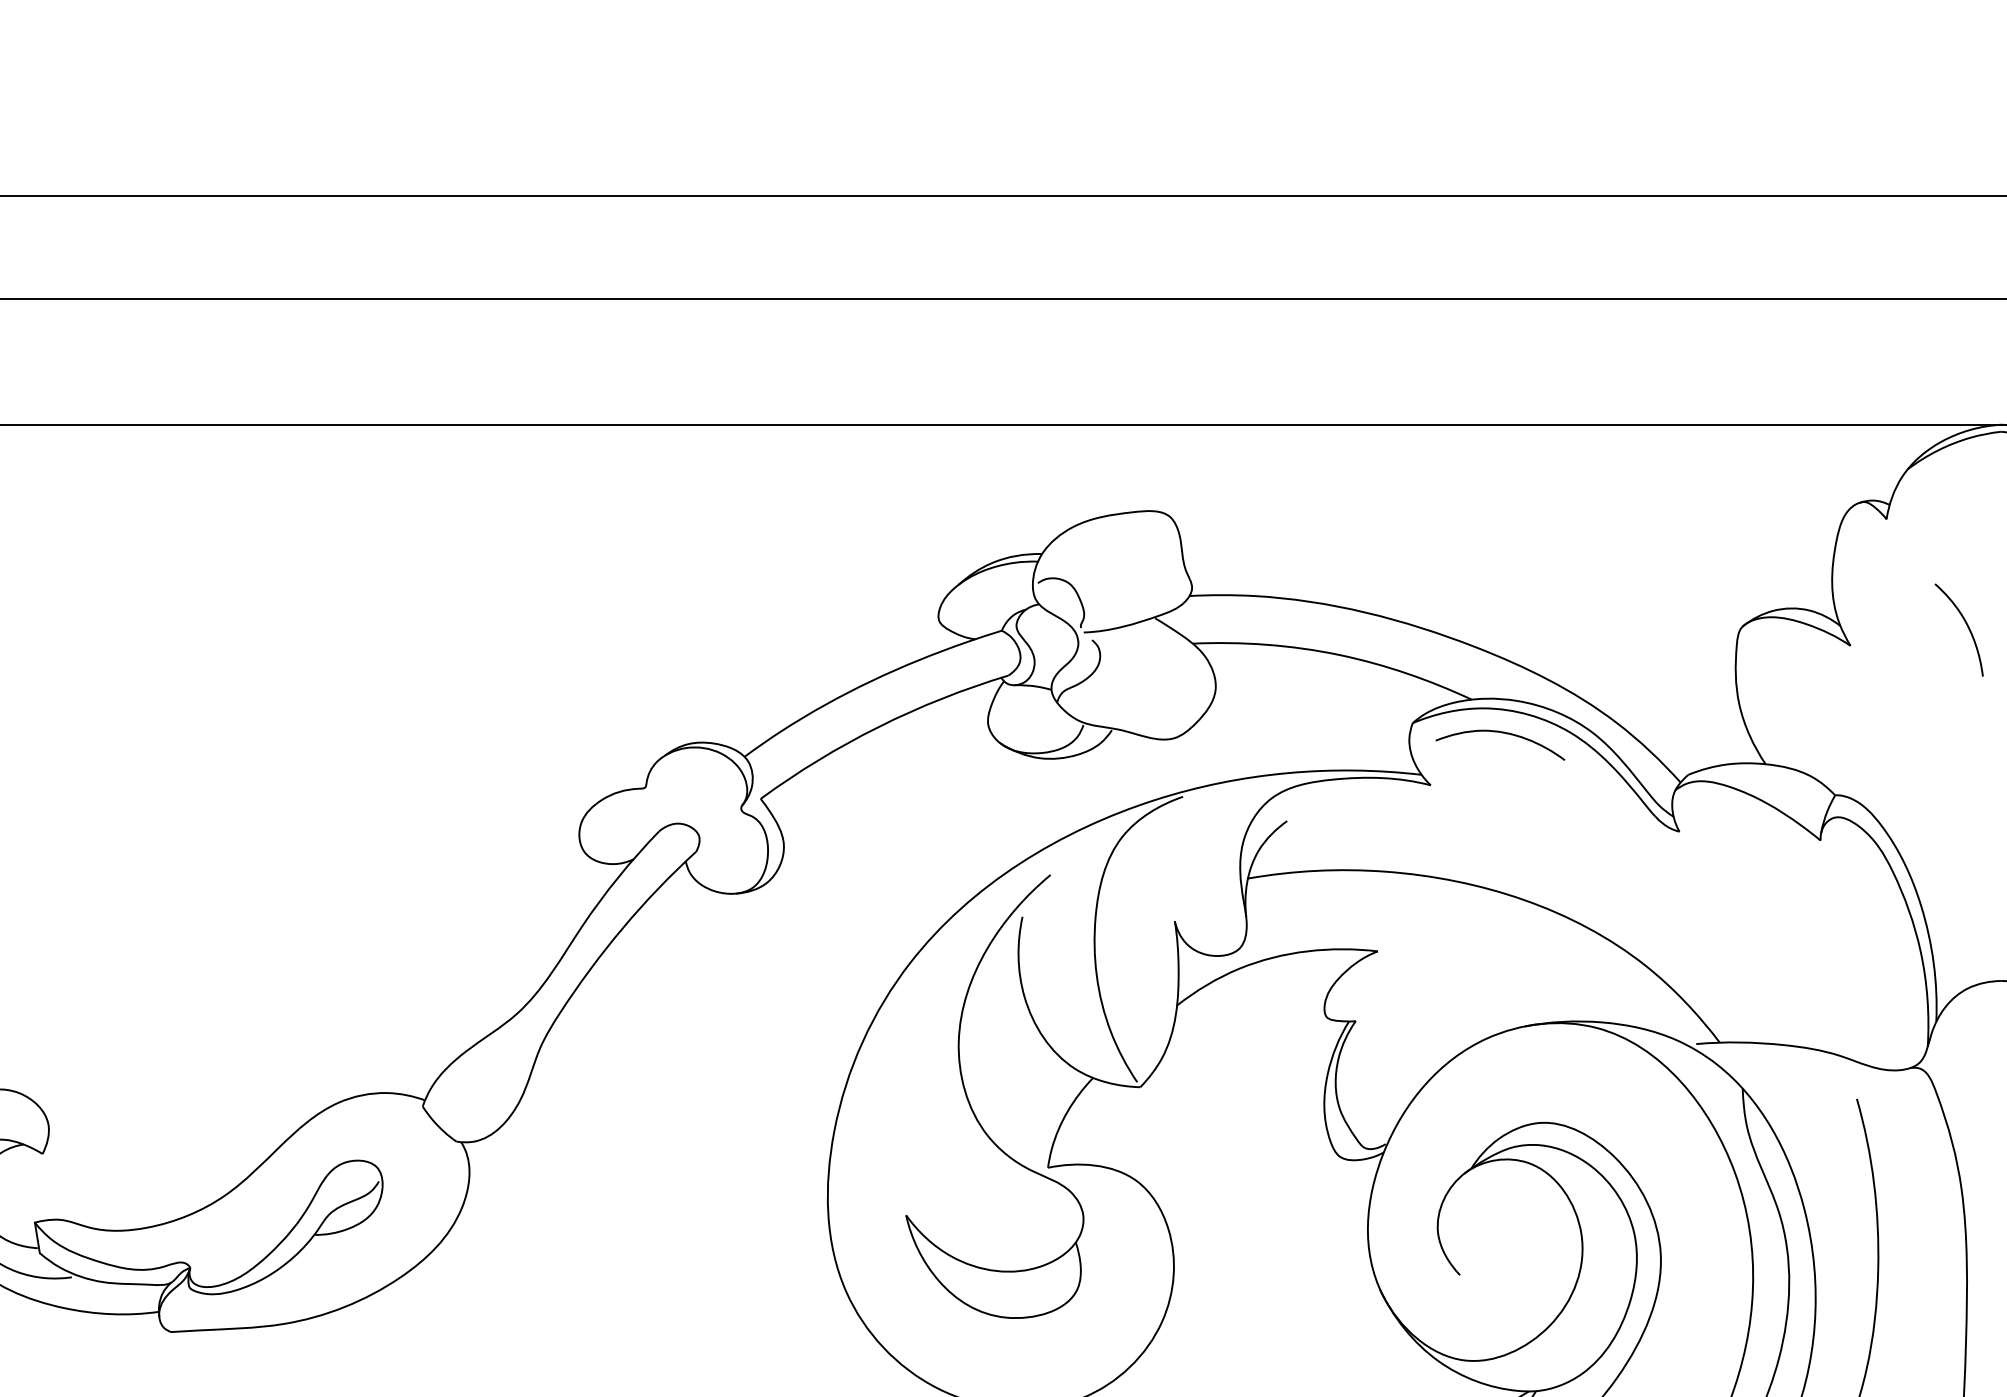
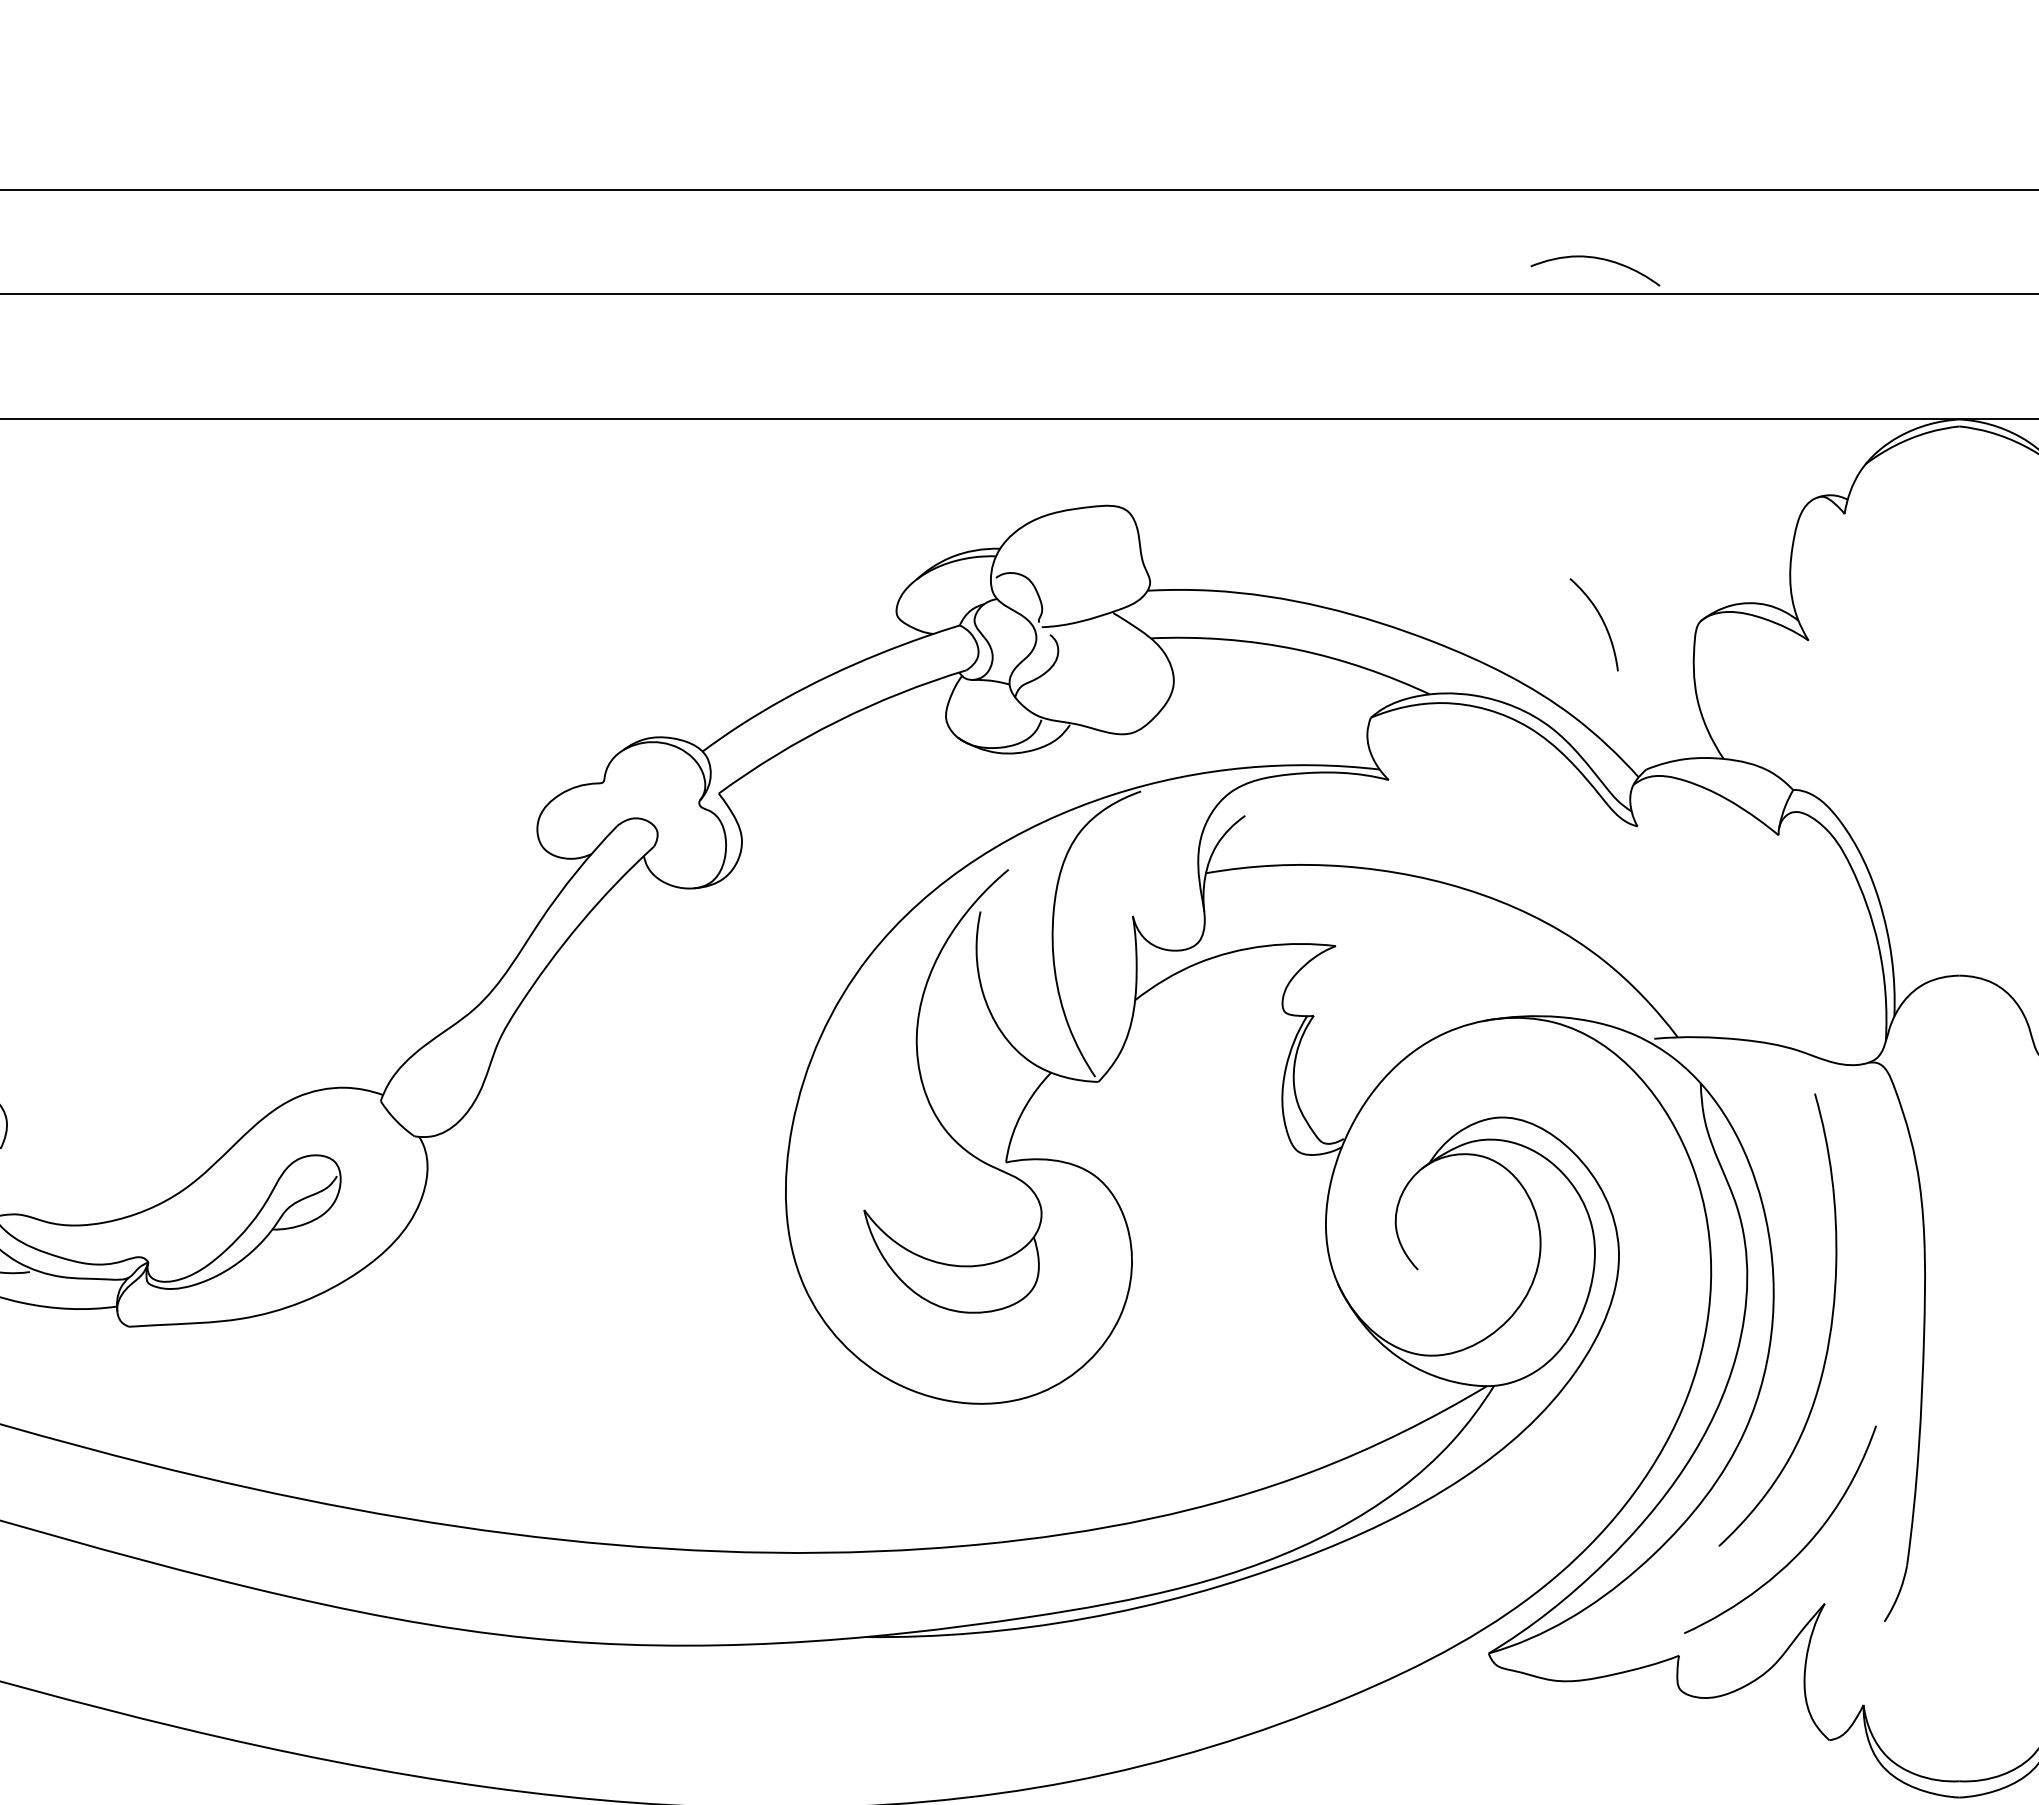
curve: (1966, 625) -> (1601, 620), moved
curve: (1503, 733) -> (1598, 259), moved

